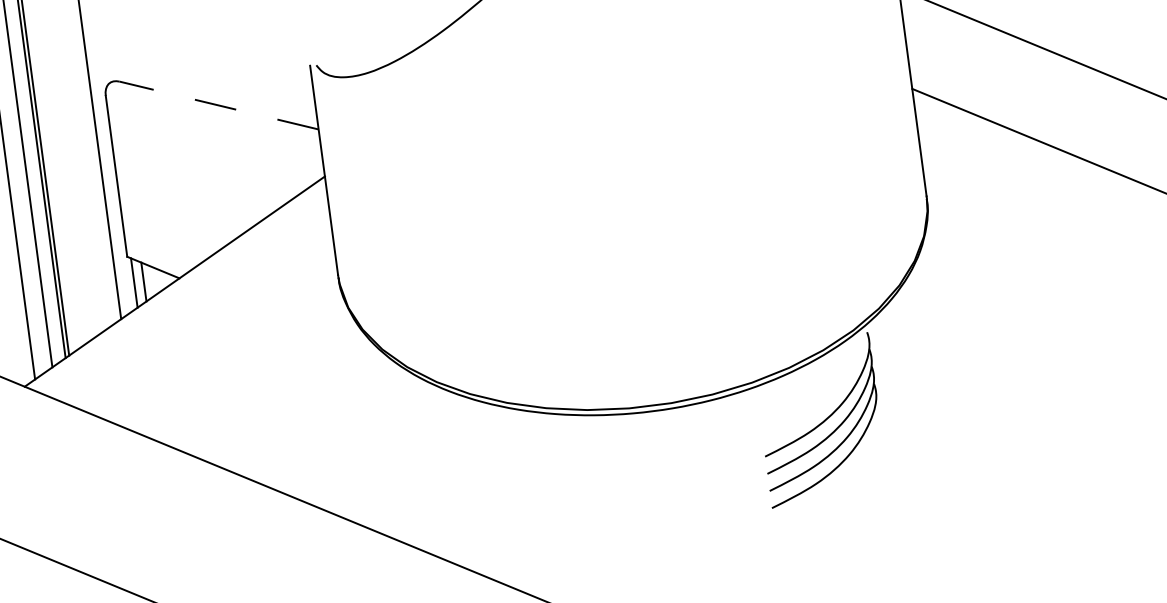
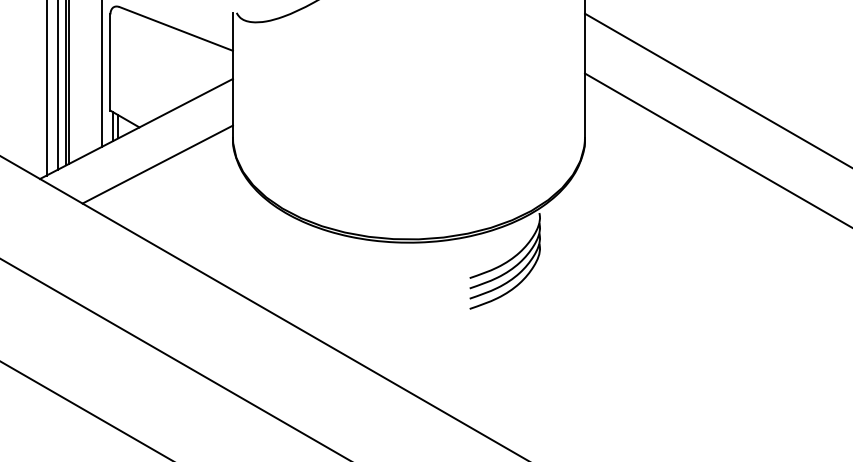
line: (219, 104) -> (176, 28), dashed -> solid
line: (217, 336) -> (157, 164), added

